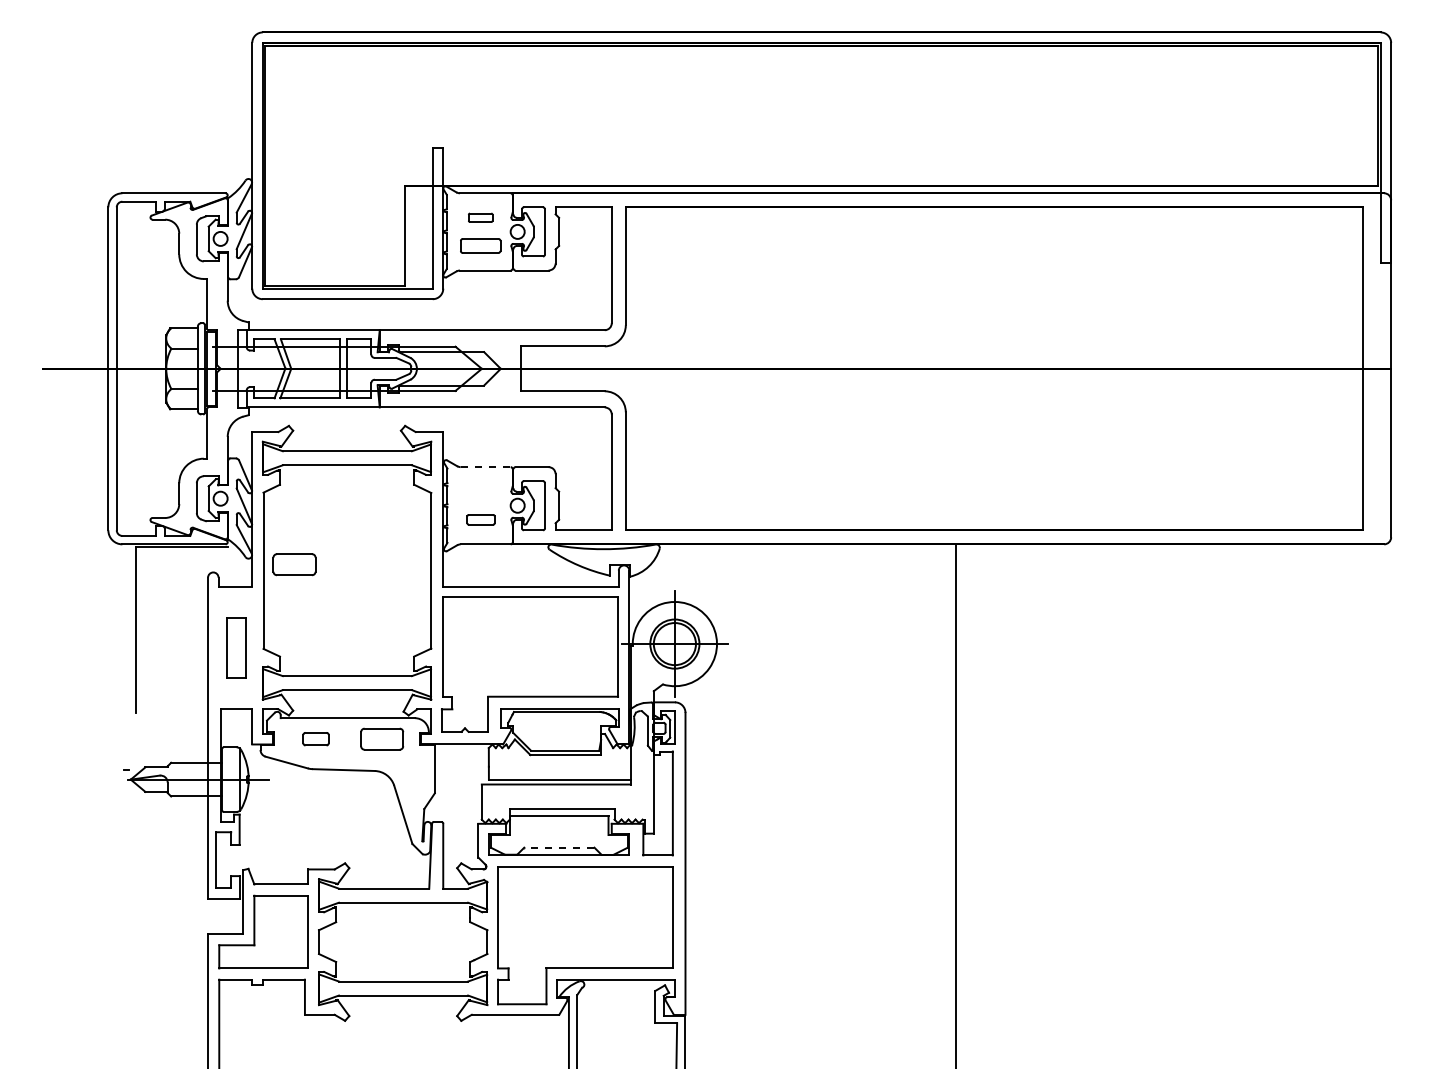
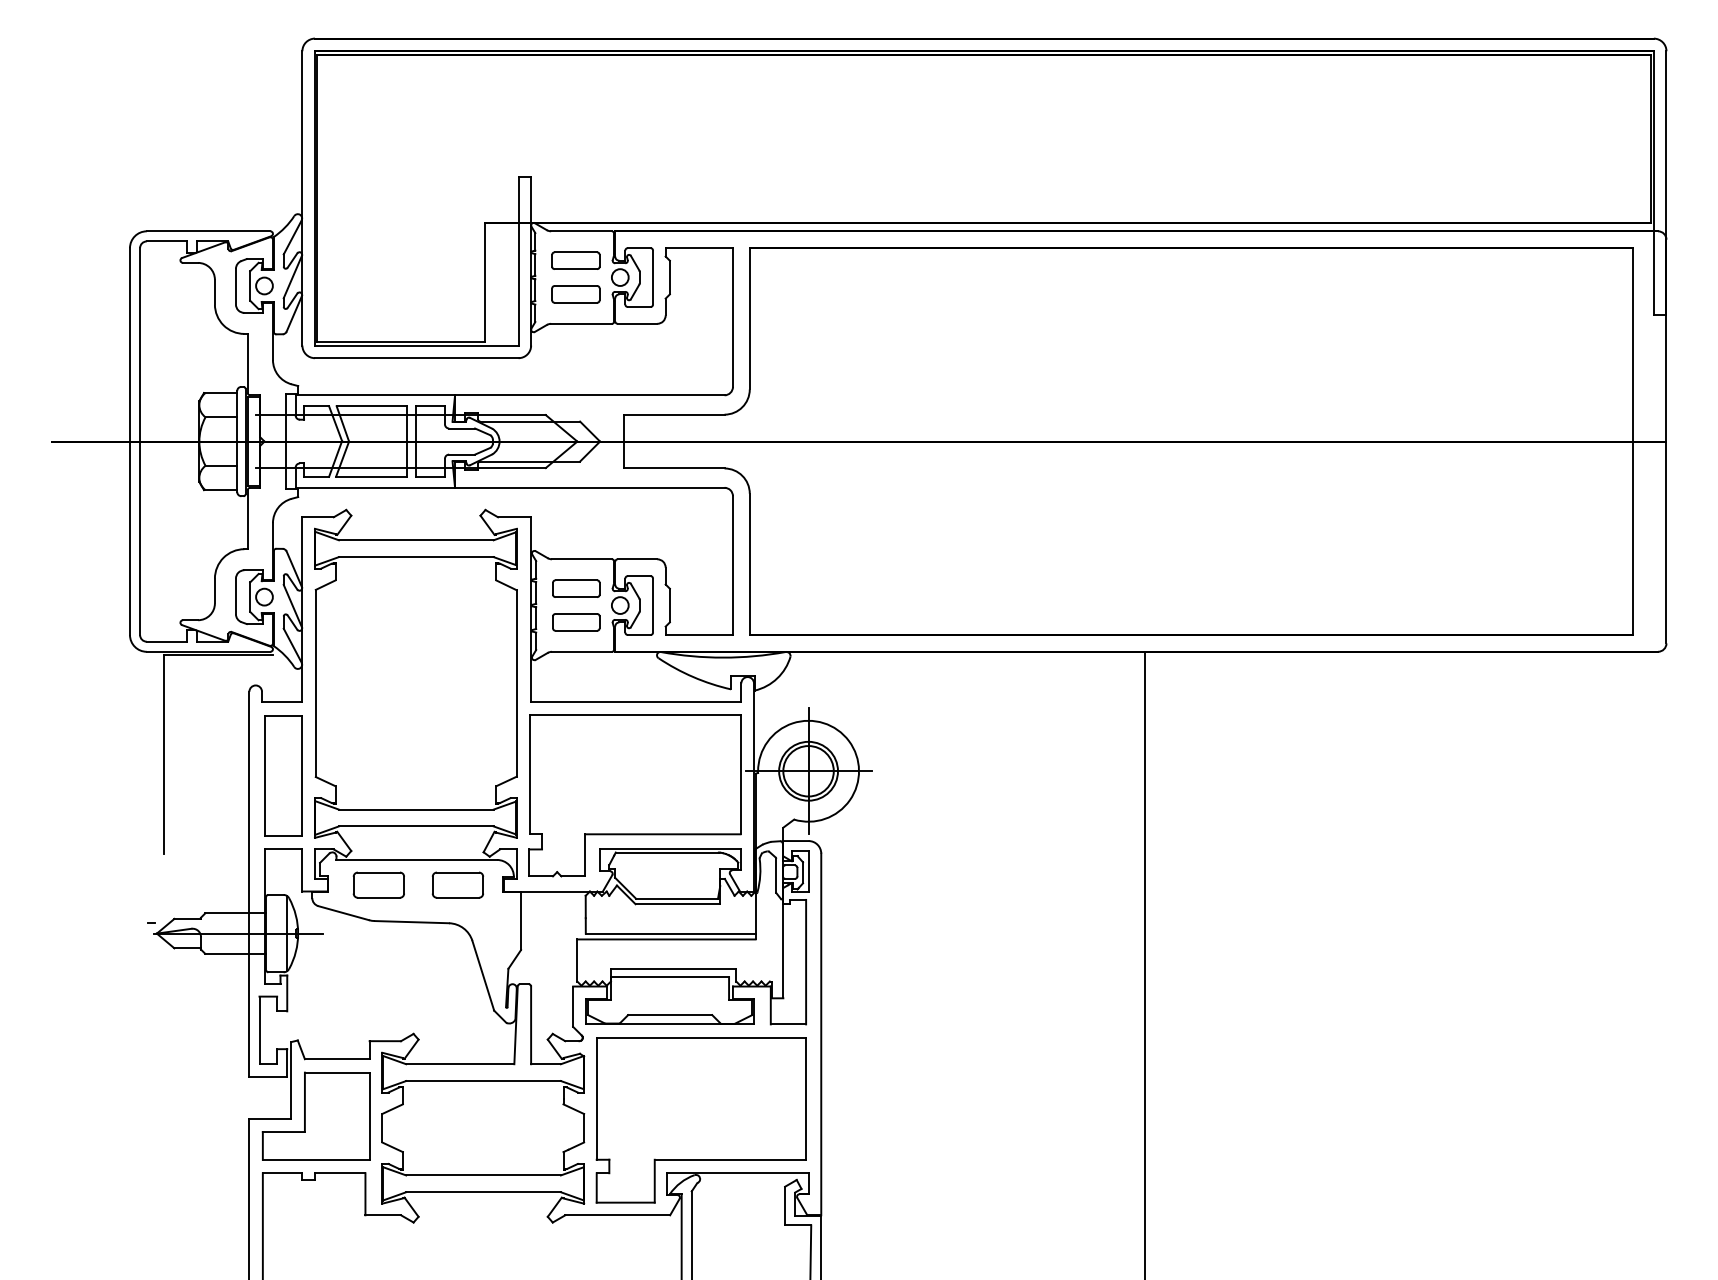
part: (480, 217) -> (575, 260), size x1.67
line: (485, 467) -> (581, 559), dashed -> solid
part: (481, 491) -> (576, 588), added
part: (481, 519) -> (576, 622), size x1.43
part: (294, 564) -> (352, 675), removed
part: (236, 647) -> (283, 775), size x1.67
part: (315, 738) -> (378, 884), size x1.67
line: (558, 848) -> (669, 1015), dashed -> solid

